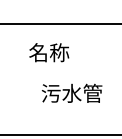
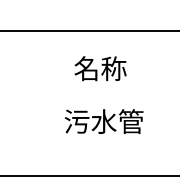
text: (49, 52) -> (100, 68), moved

